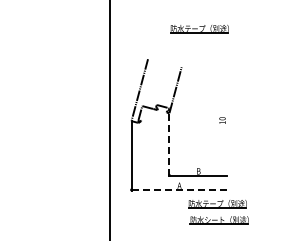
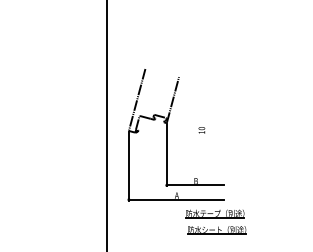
part: (199, 28) -> (196, 38), removed
text: (222, 120) -> (201, 130), moved
line: (169, 145) -> (166, 155), dashed -> solid
line: (179, 189) -> (176, 199), dashed -> solid

